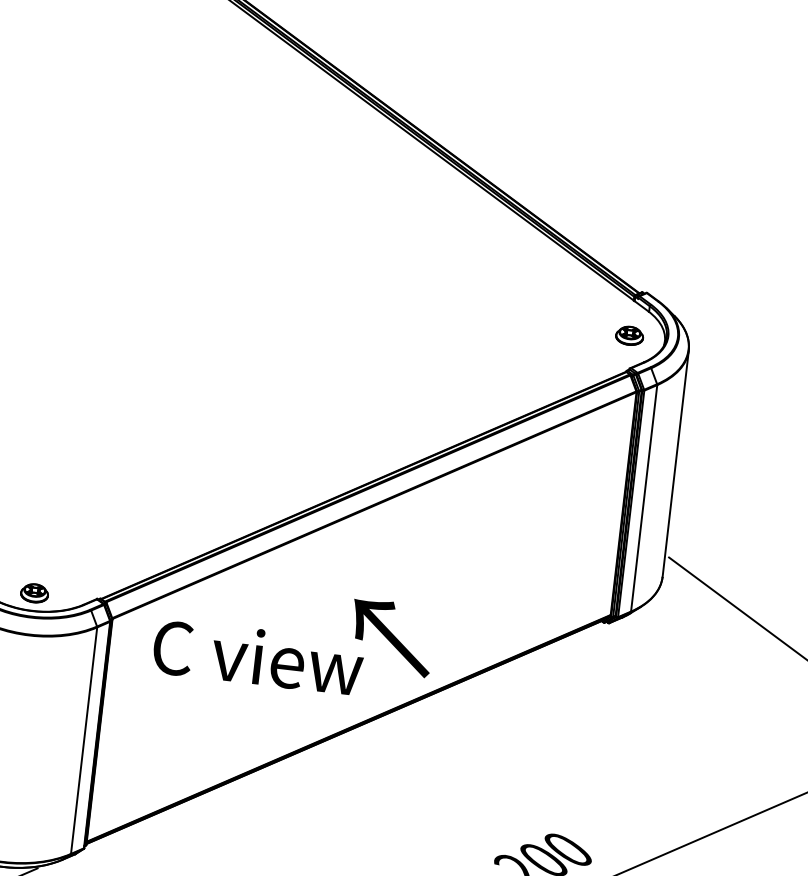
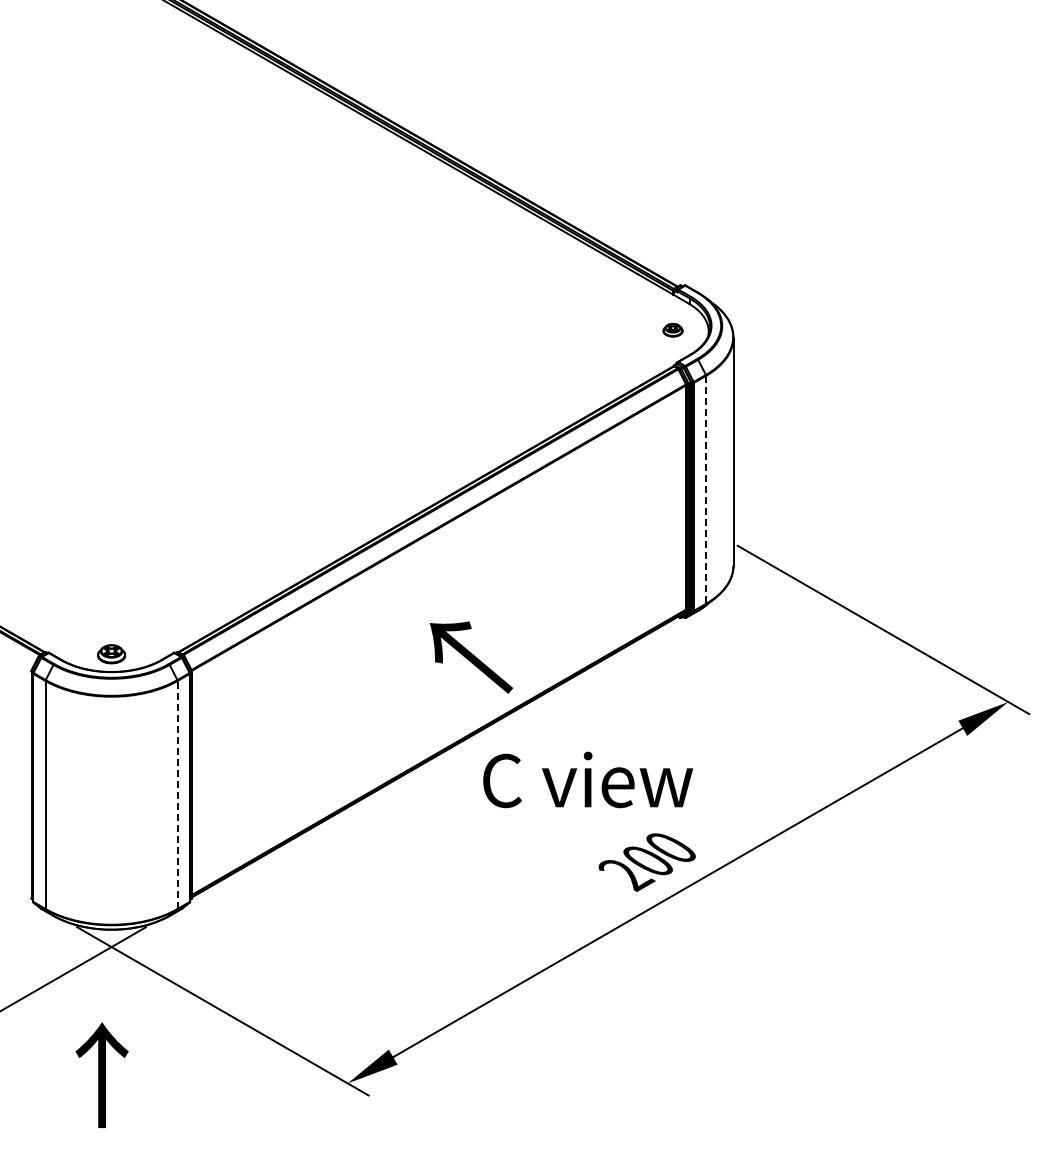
part: (629, 336) -> (672, 330), size x0.7
line: (644, 499) -> (706, 490), solid -> dashed
text: (258, 656) -> (588, 779), moved
line: (84, 740) -> (177, 794), solid -> dashed

